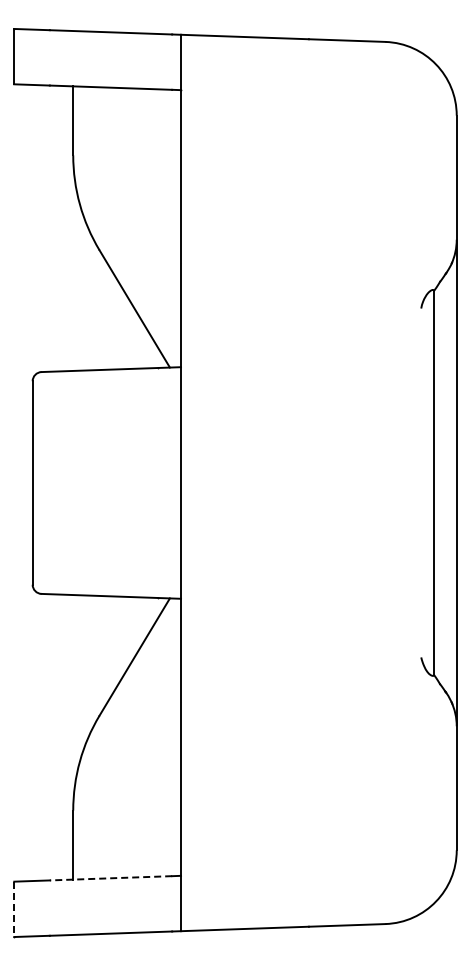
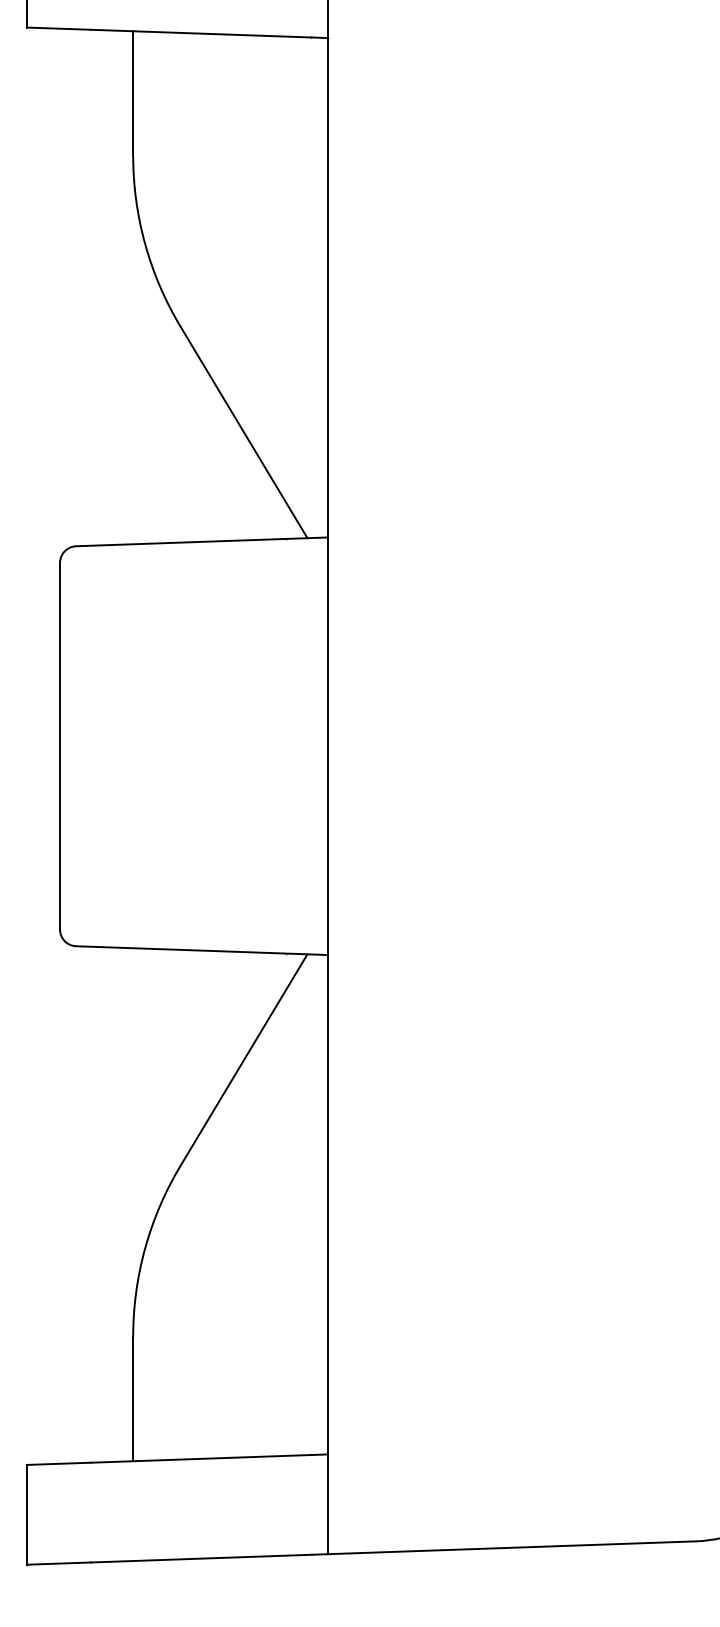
line: (110, 878) -> (200, 1459), dashed -> solid
line: (14, 909) -> (27, 1515), dashed -> solid

